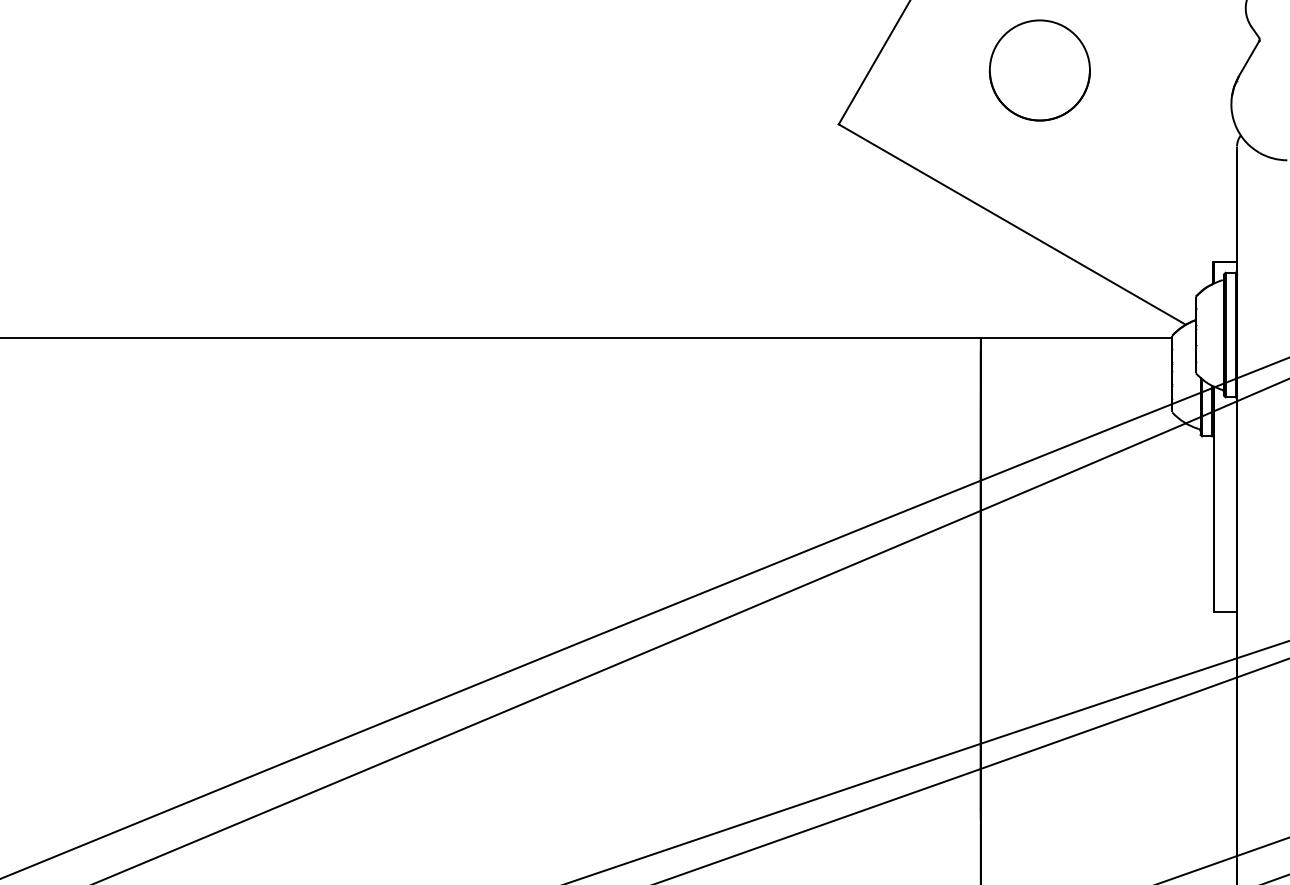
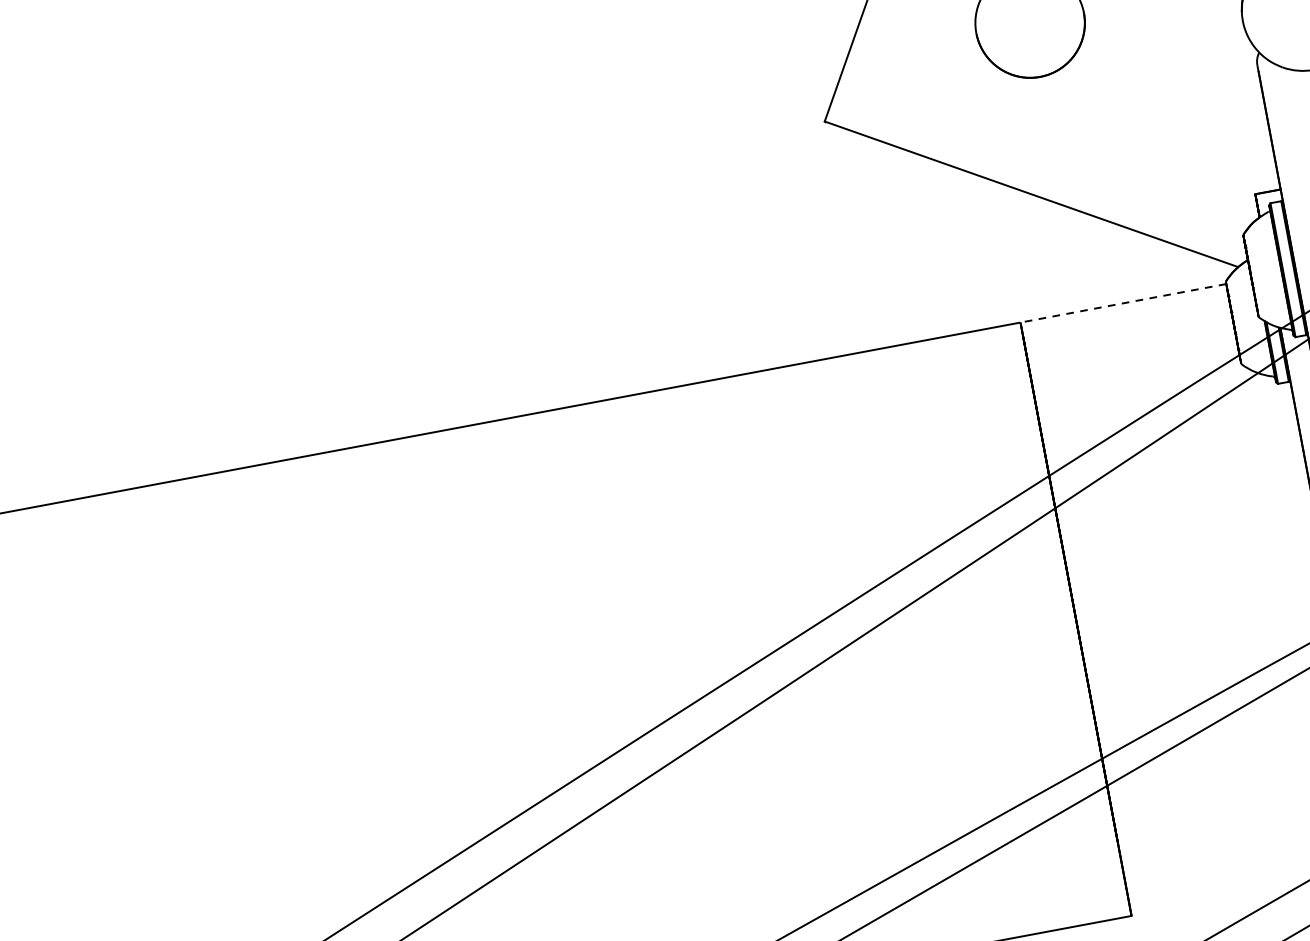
line: (1076, 338) -> (1123, 303), solid -> dashed

